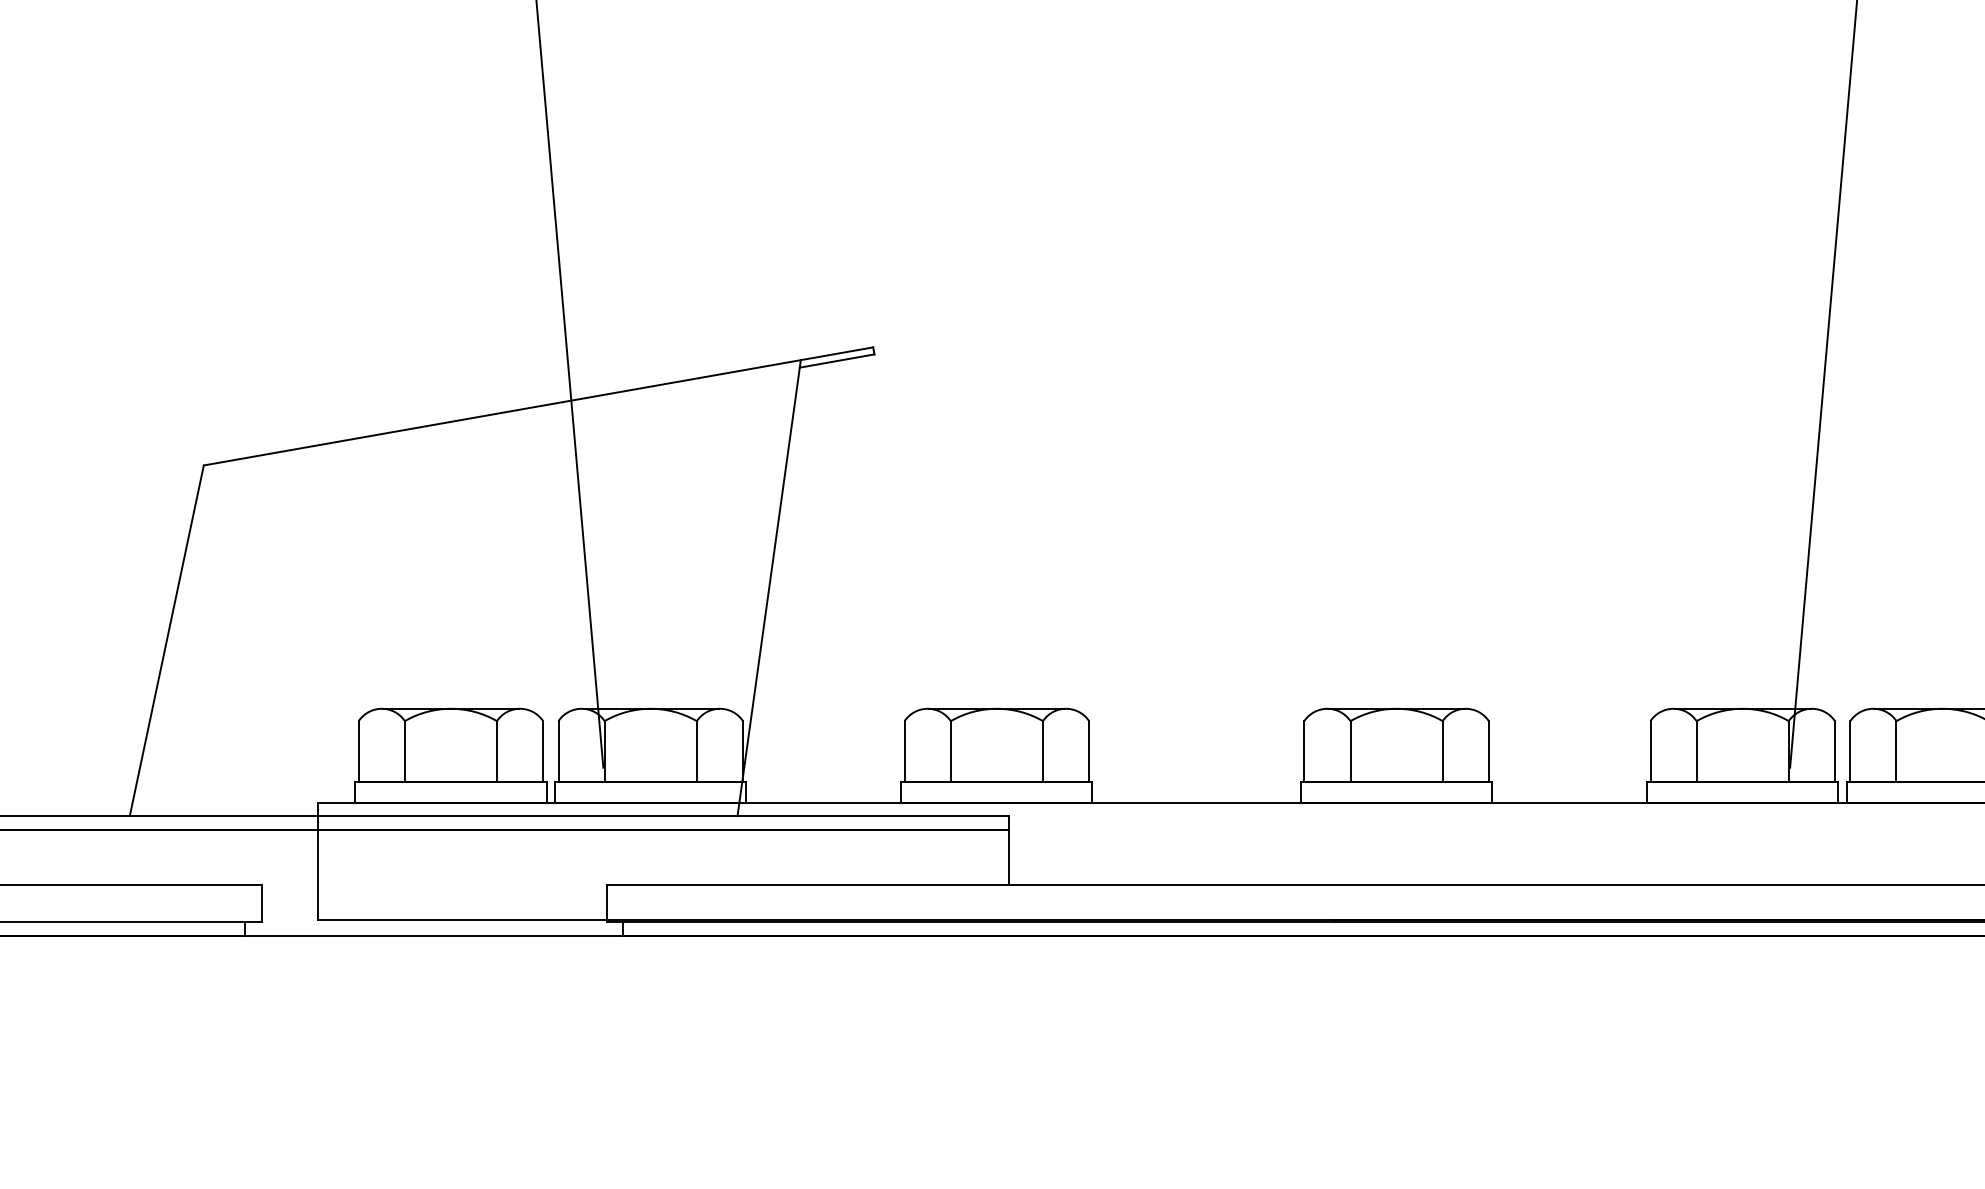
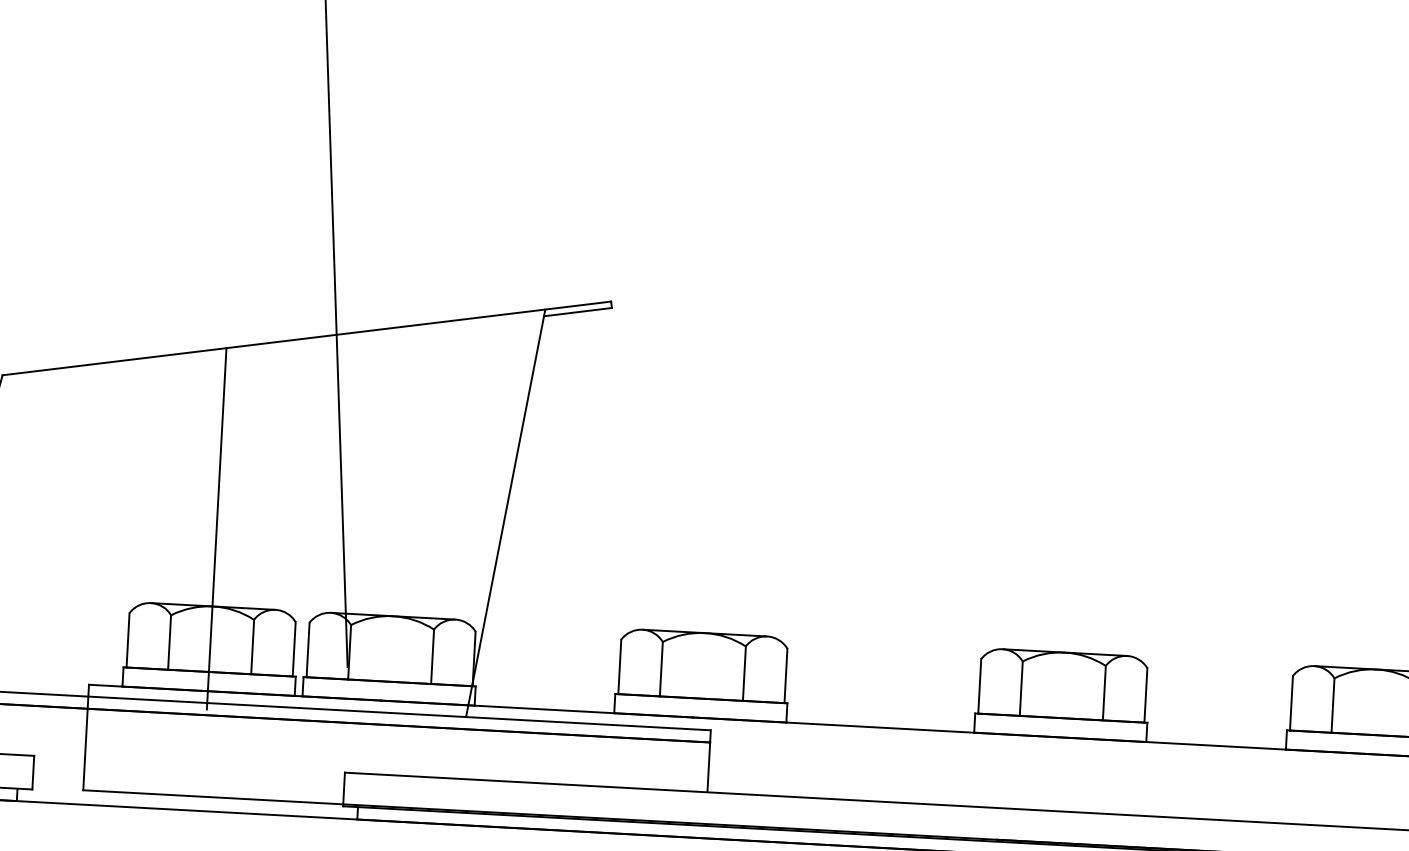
line: (450, 622) -> (217, 528), added

